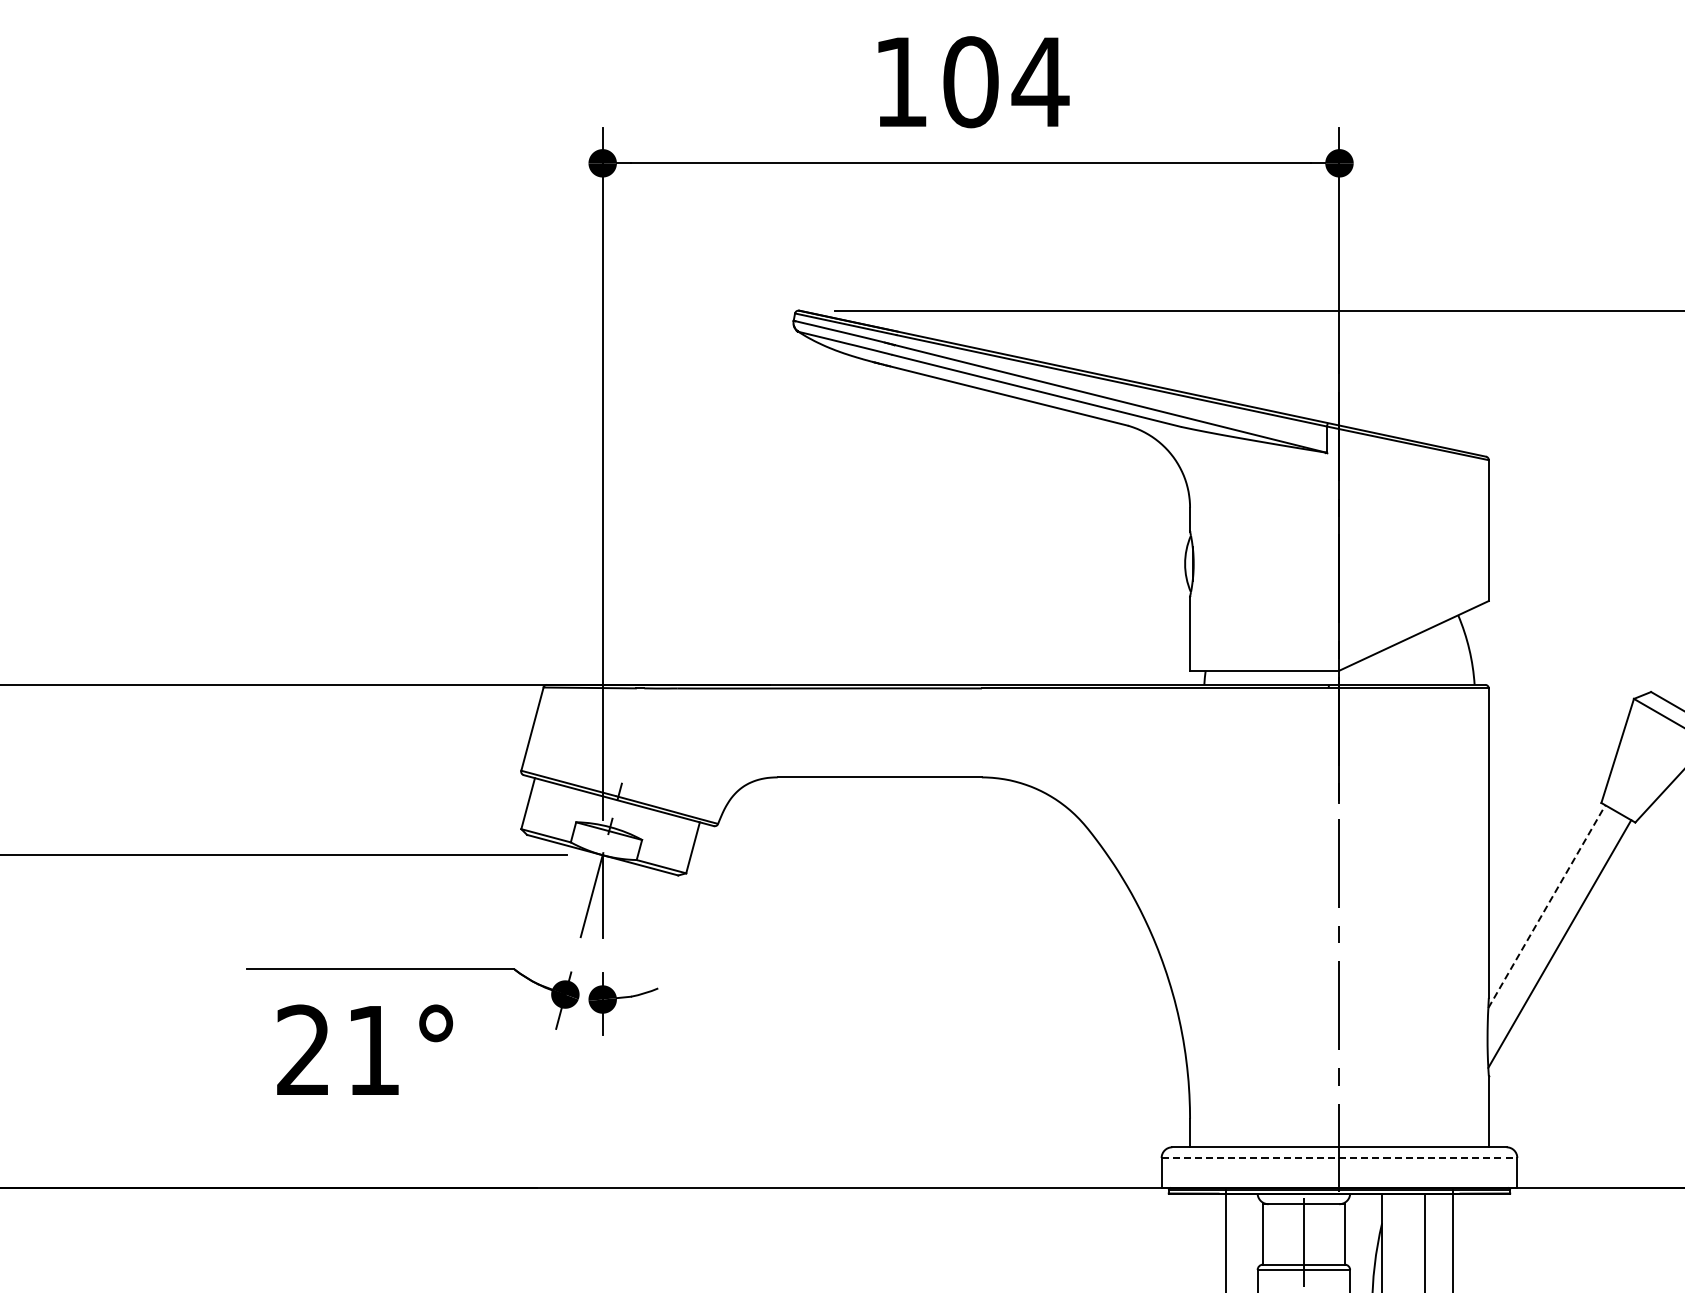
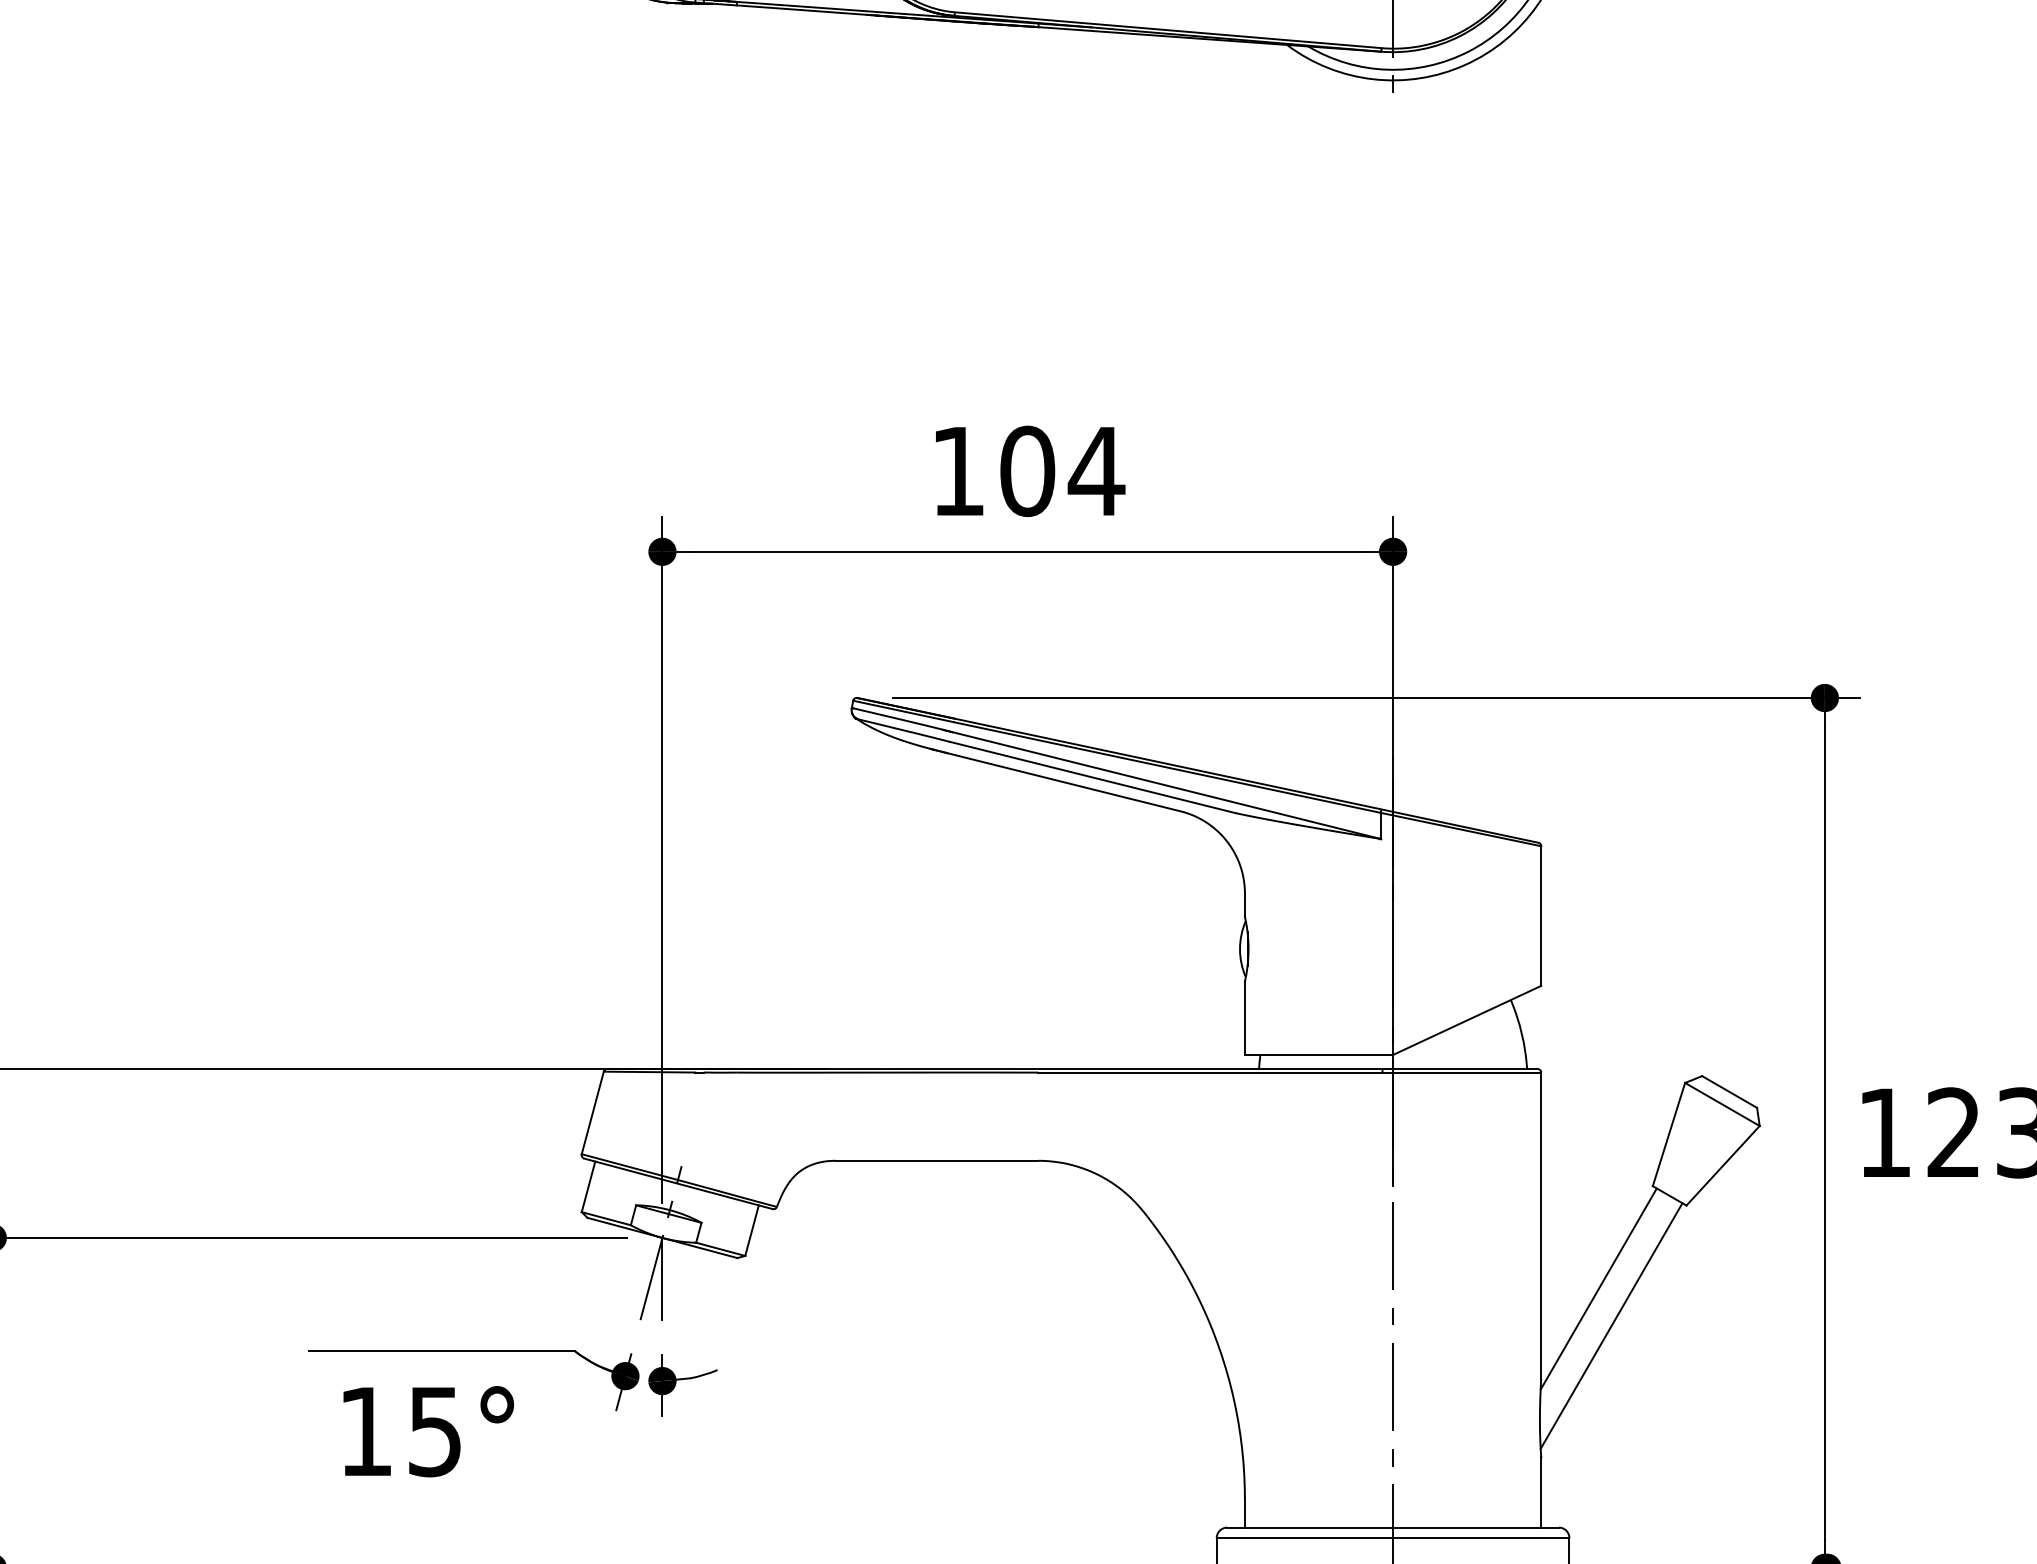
line: (1547, 906) -> (1599, 1288), dashed -> solid
text: (337, 1050) -> (399, 1431), 21° -> 15°
line: (1339, 1158) -> (1393, 1538), dashed -> solid

